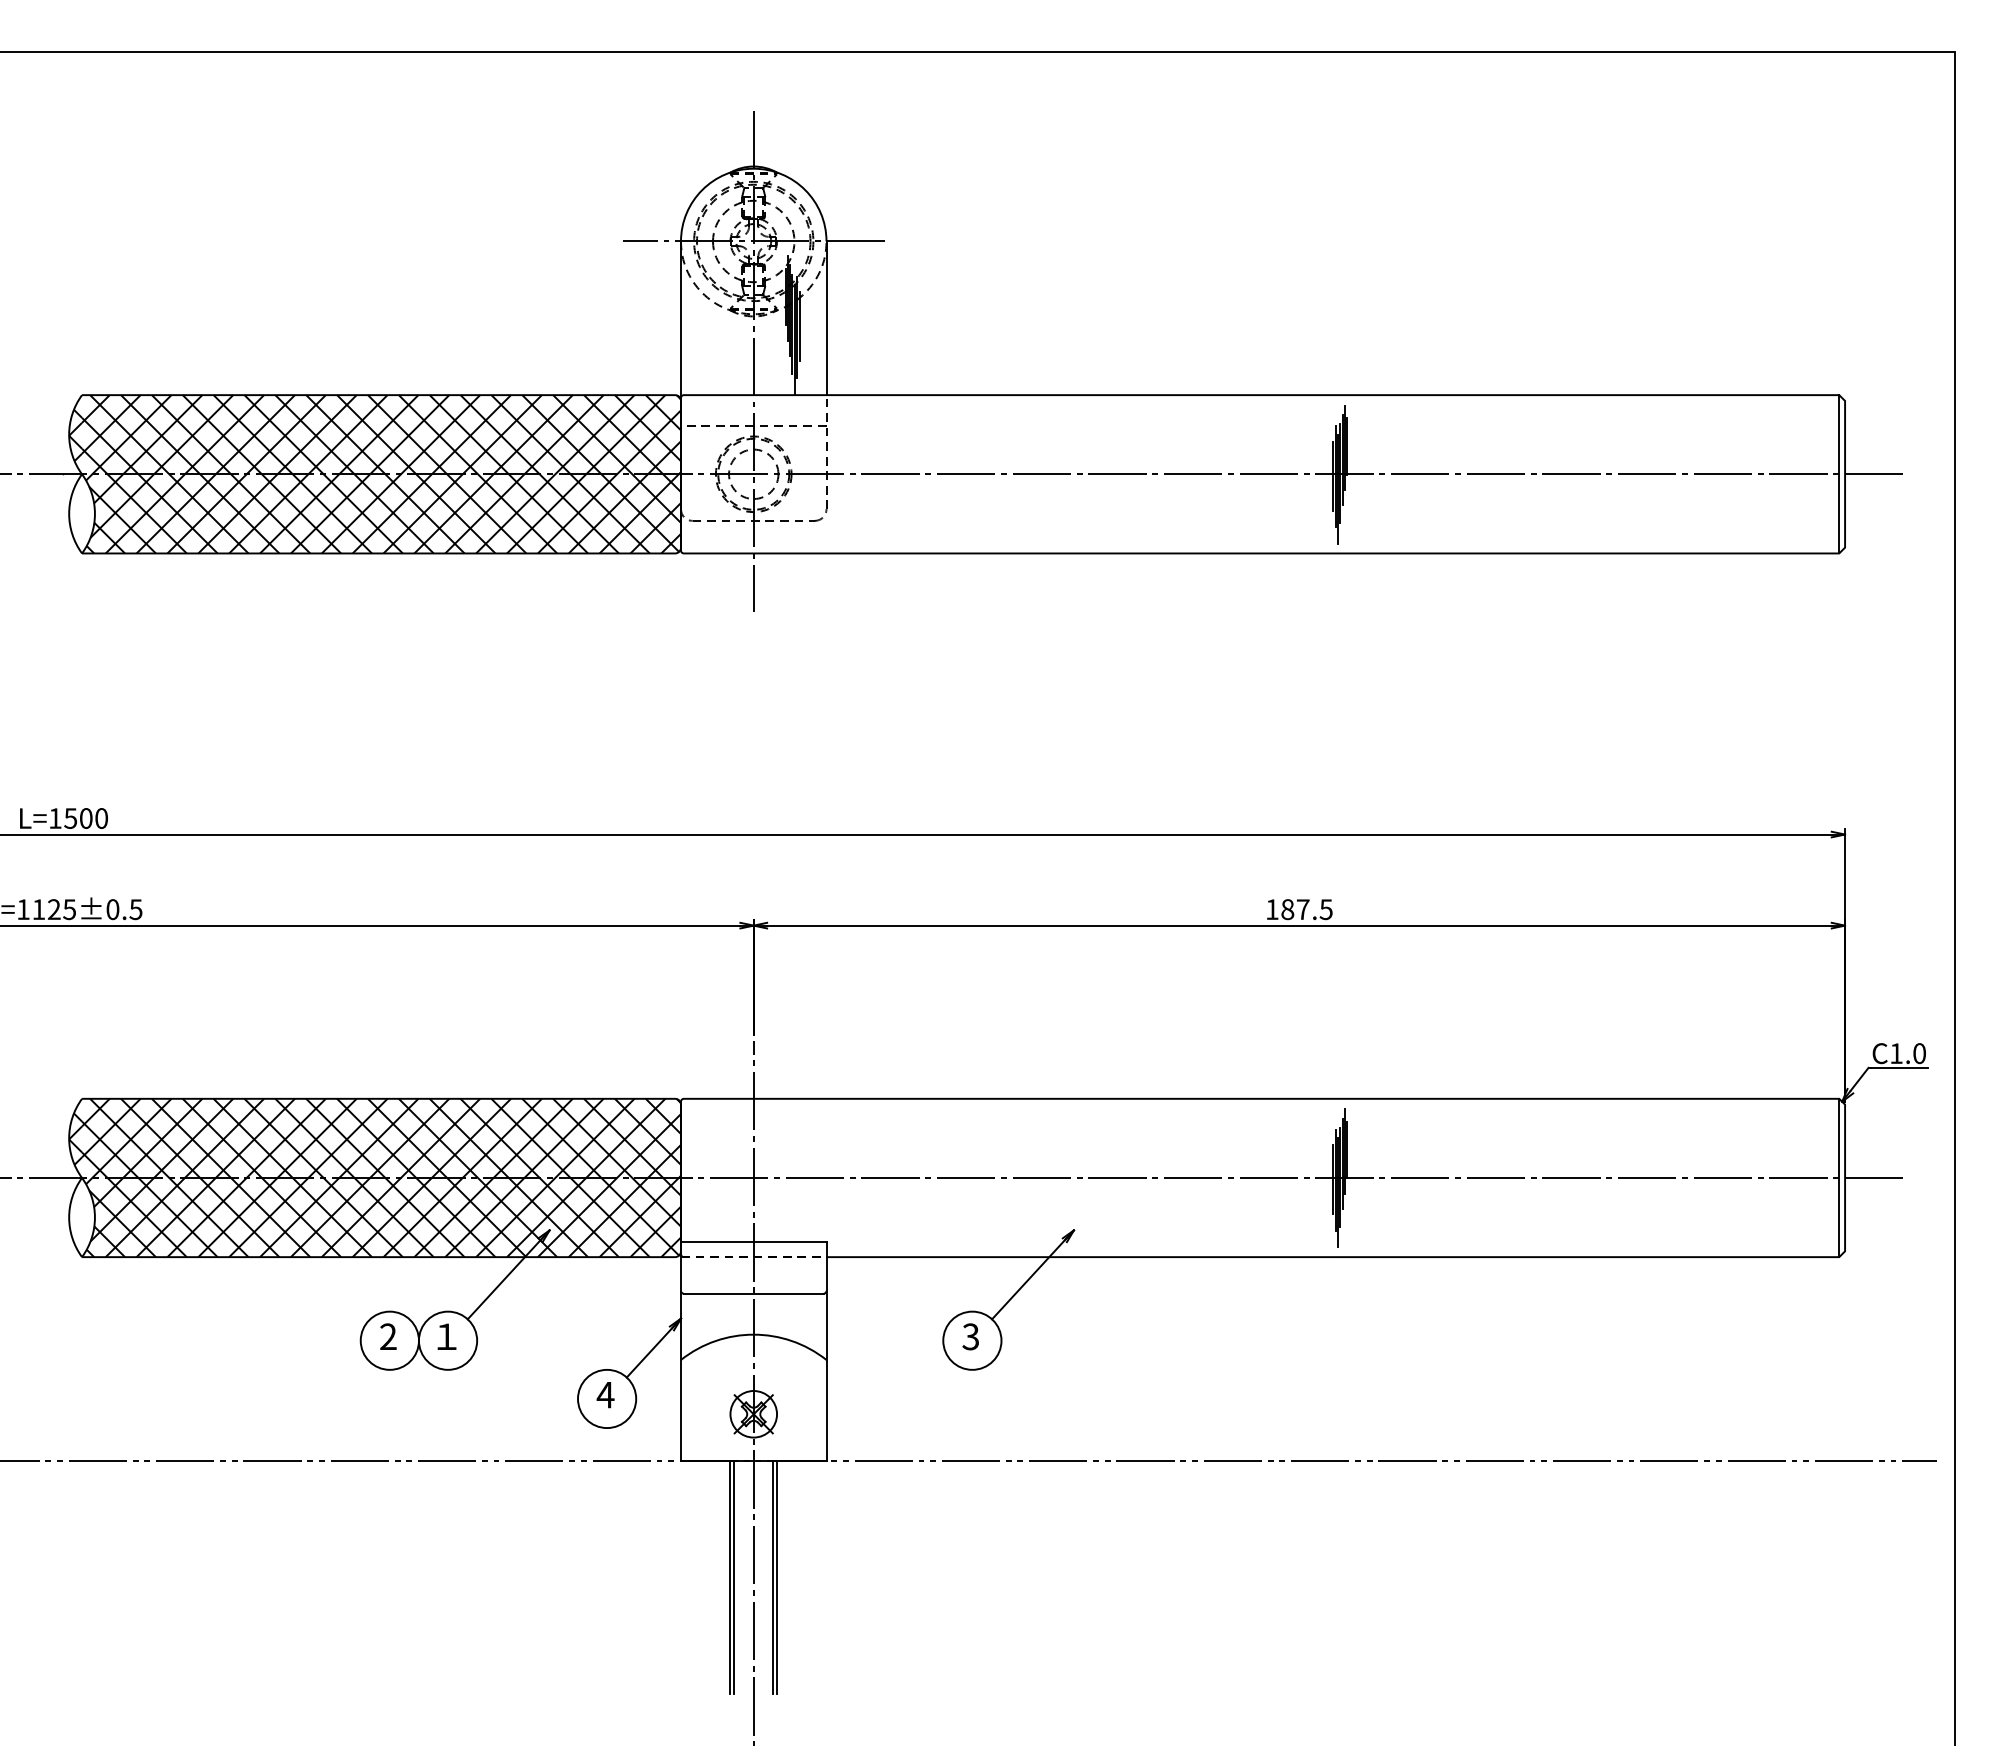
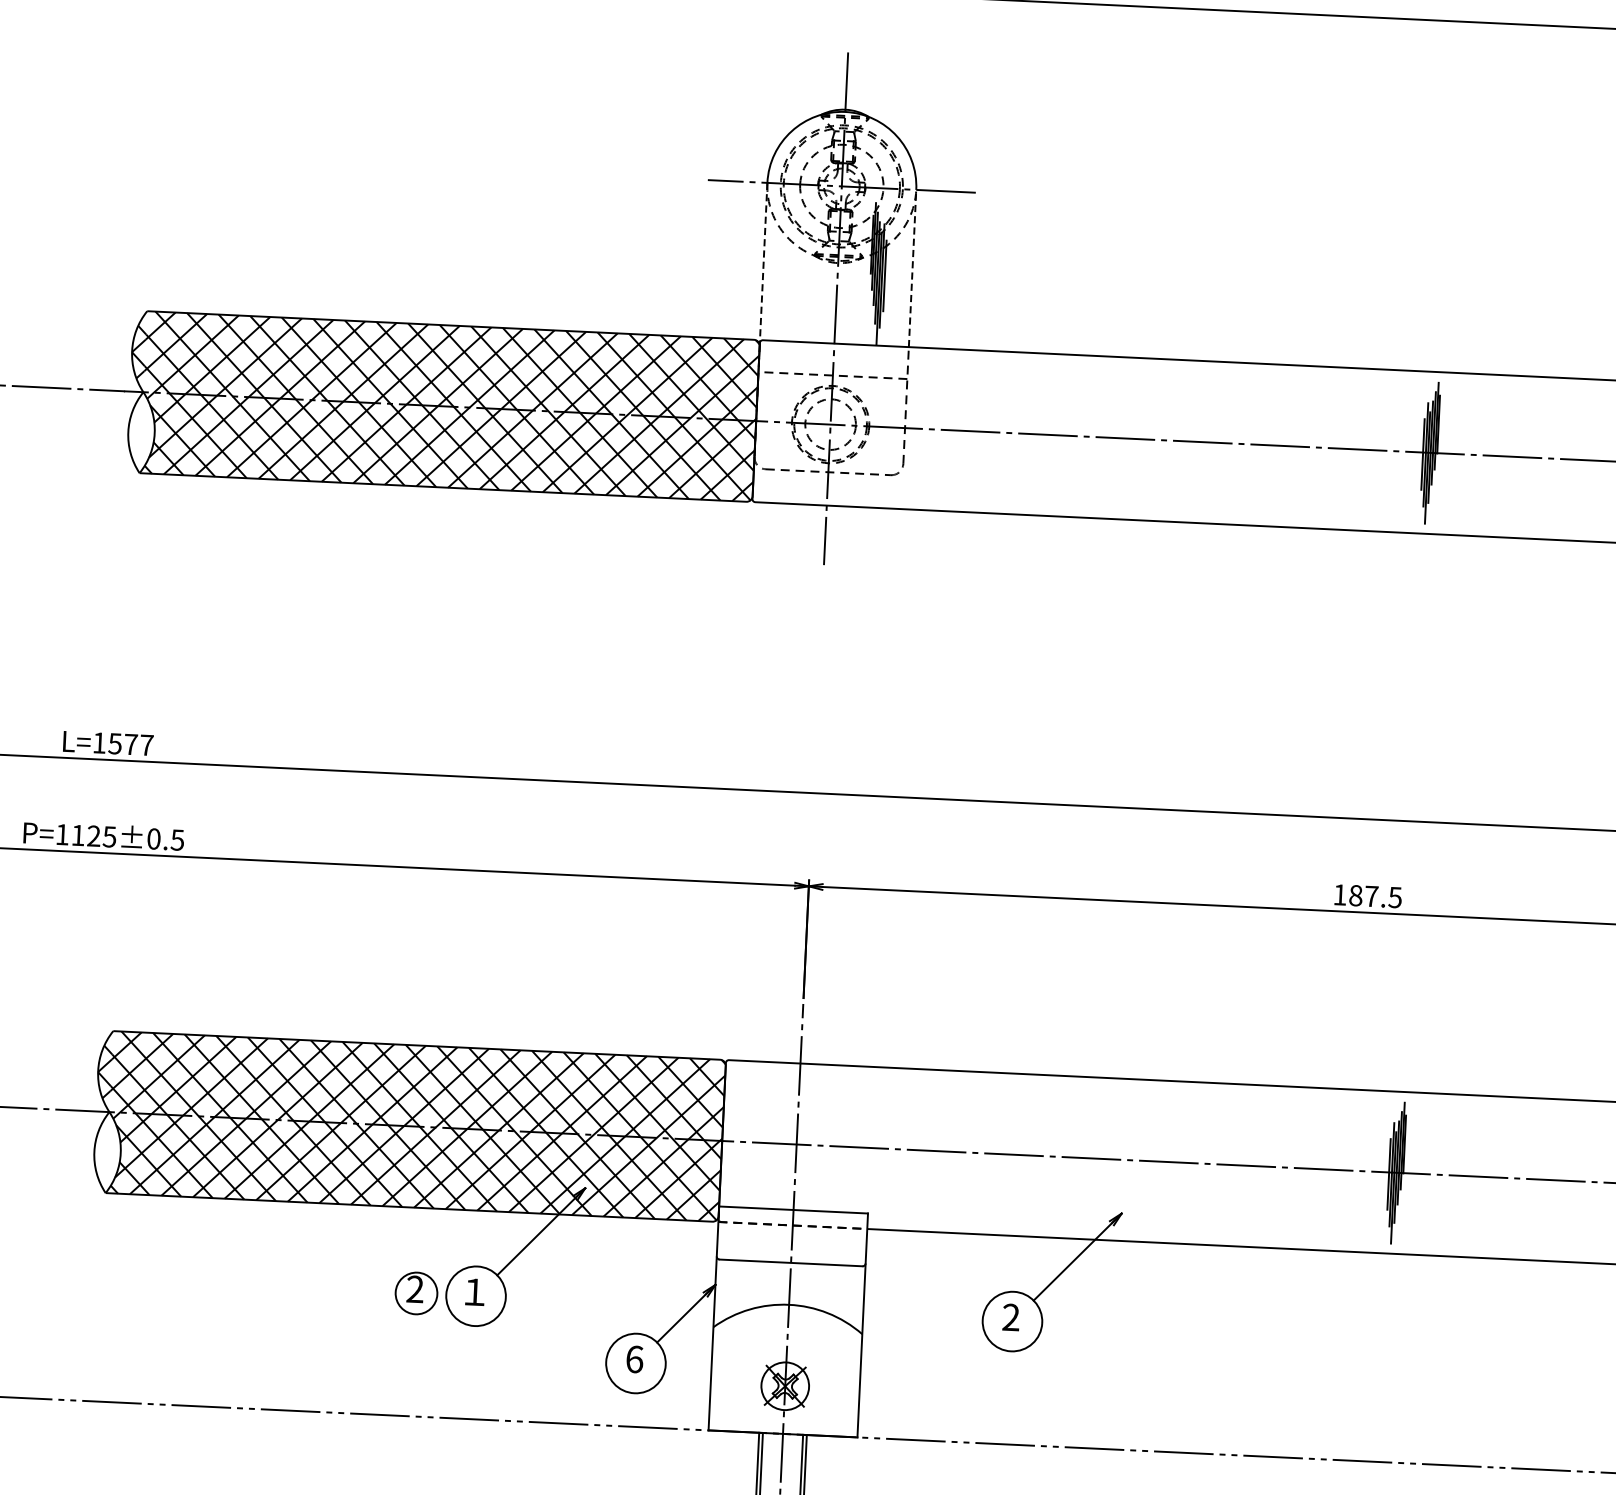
line: (826, 318) -> (912, 268), solid -> dashed
line: (681, 320) -> (764, 263), solid -> dashed
text: (94, 818) -> (139, 744), L=1500 -> L=1577
text: (970, 1336) -> (1010, 1317), 3 -> 2
circle: (389, 1340) -> (416, 1293), size x0.7
text: (605, 1394) -> (634, 1358), 4 -> 6

